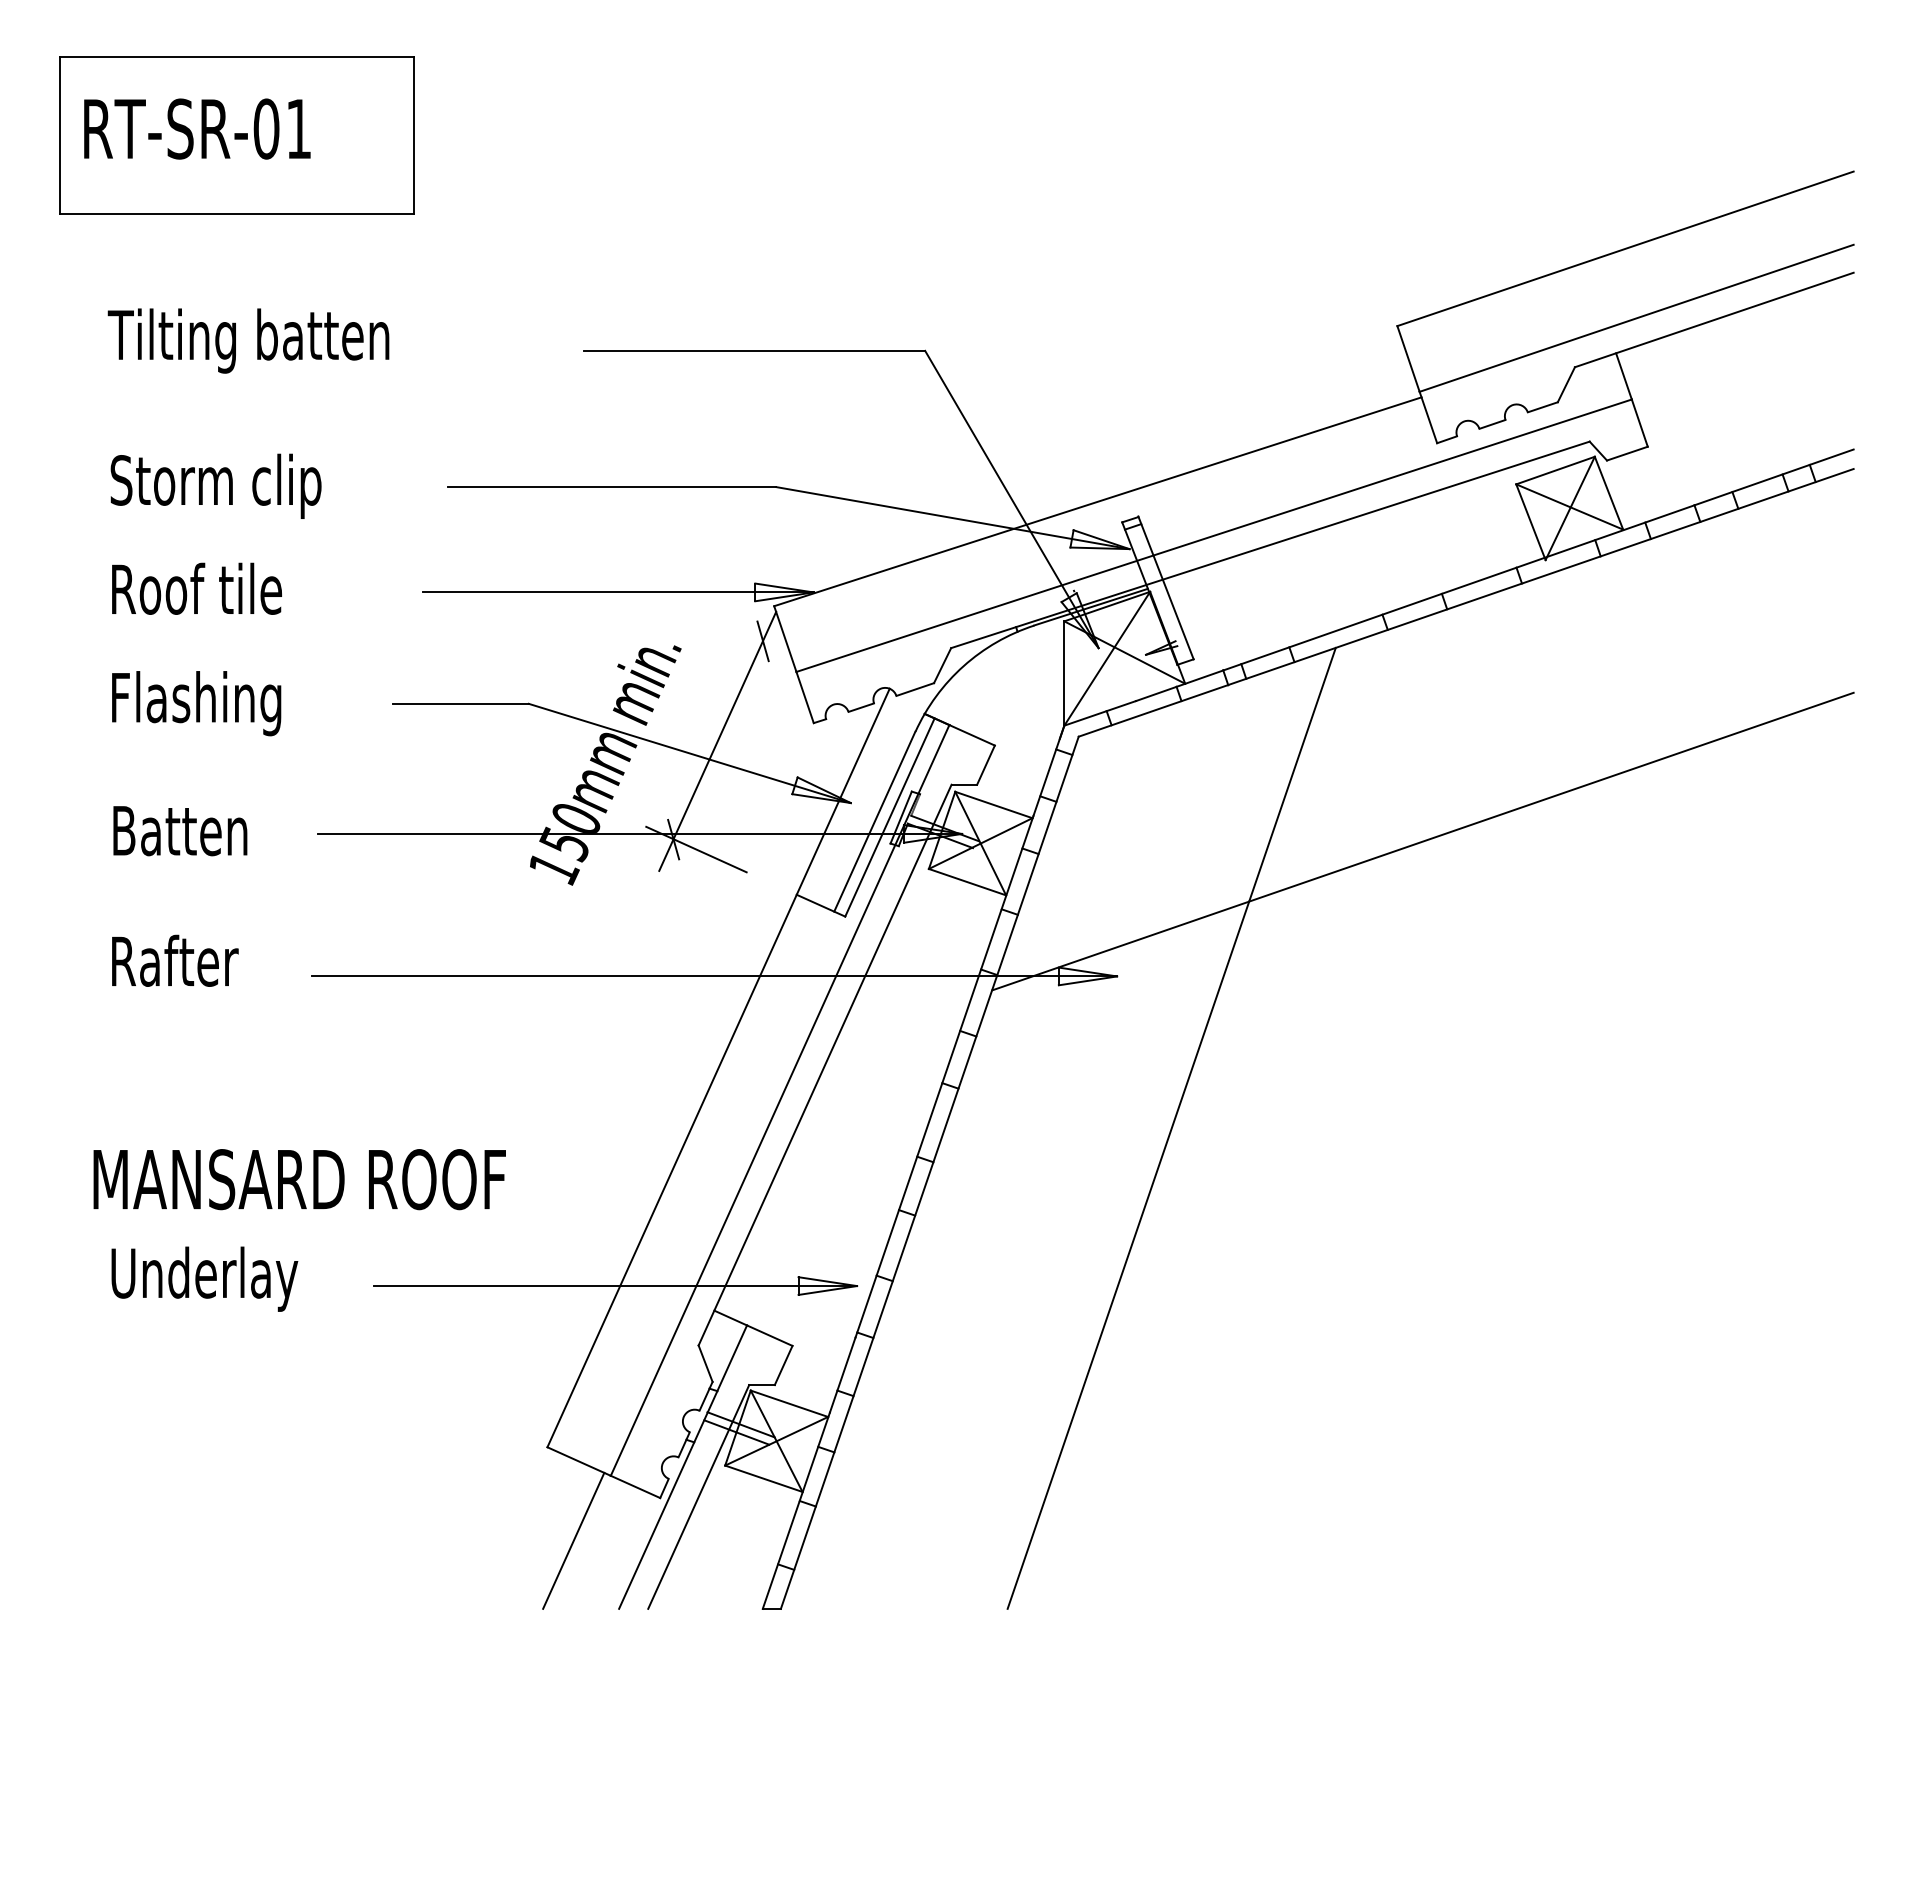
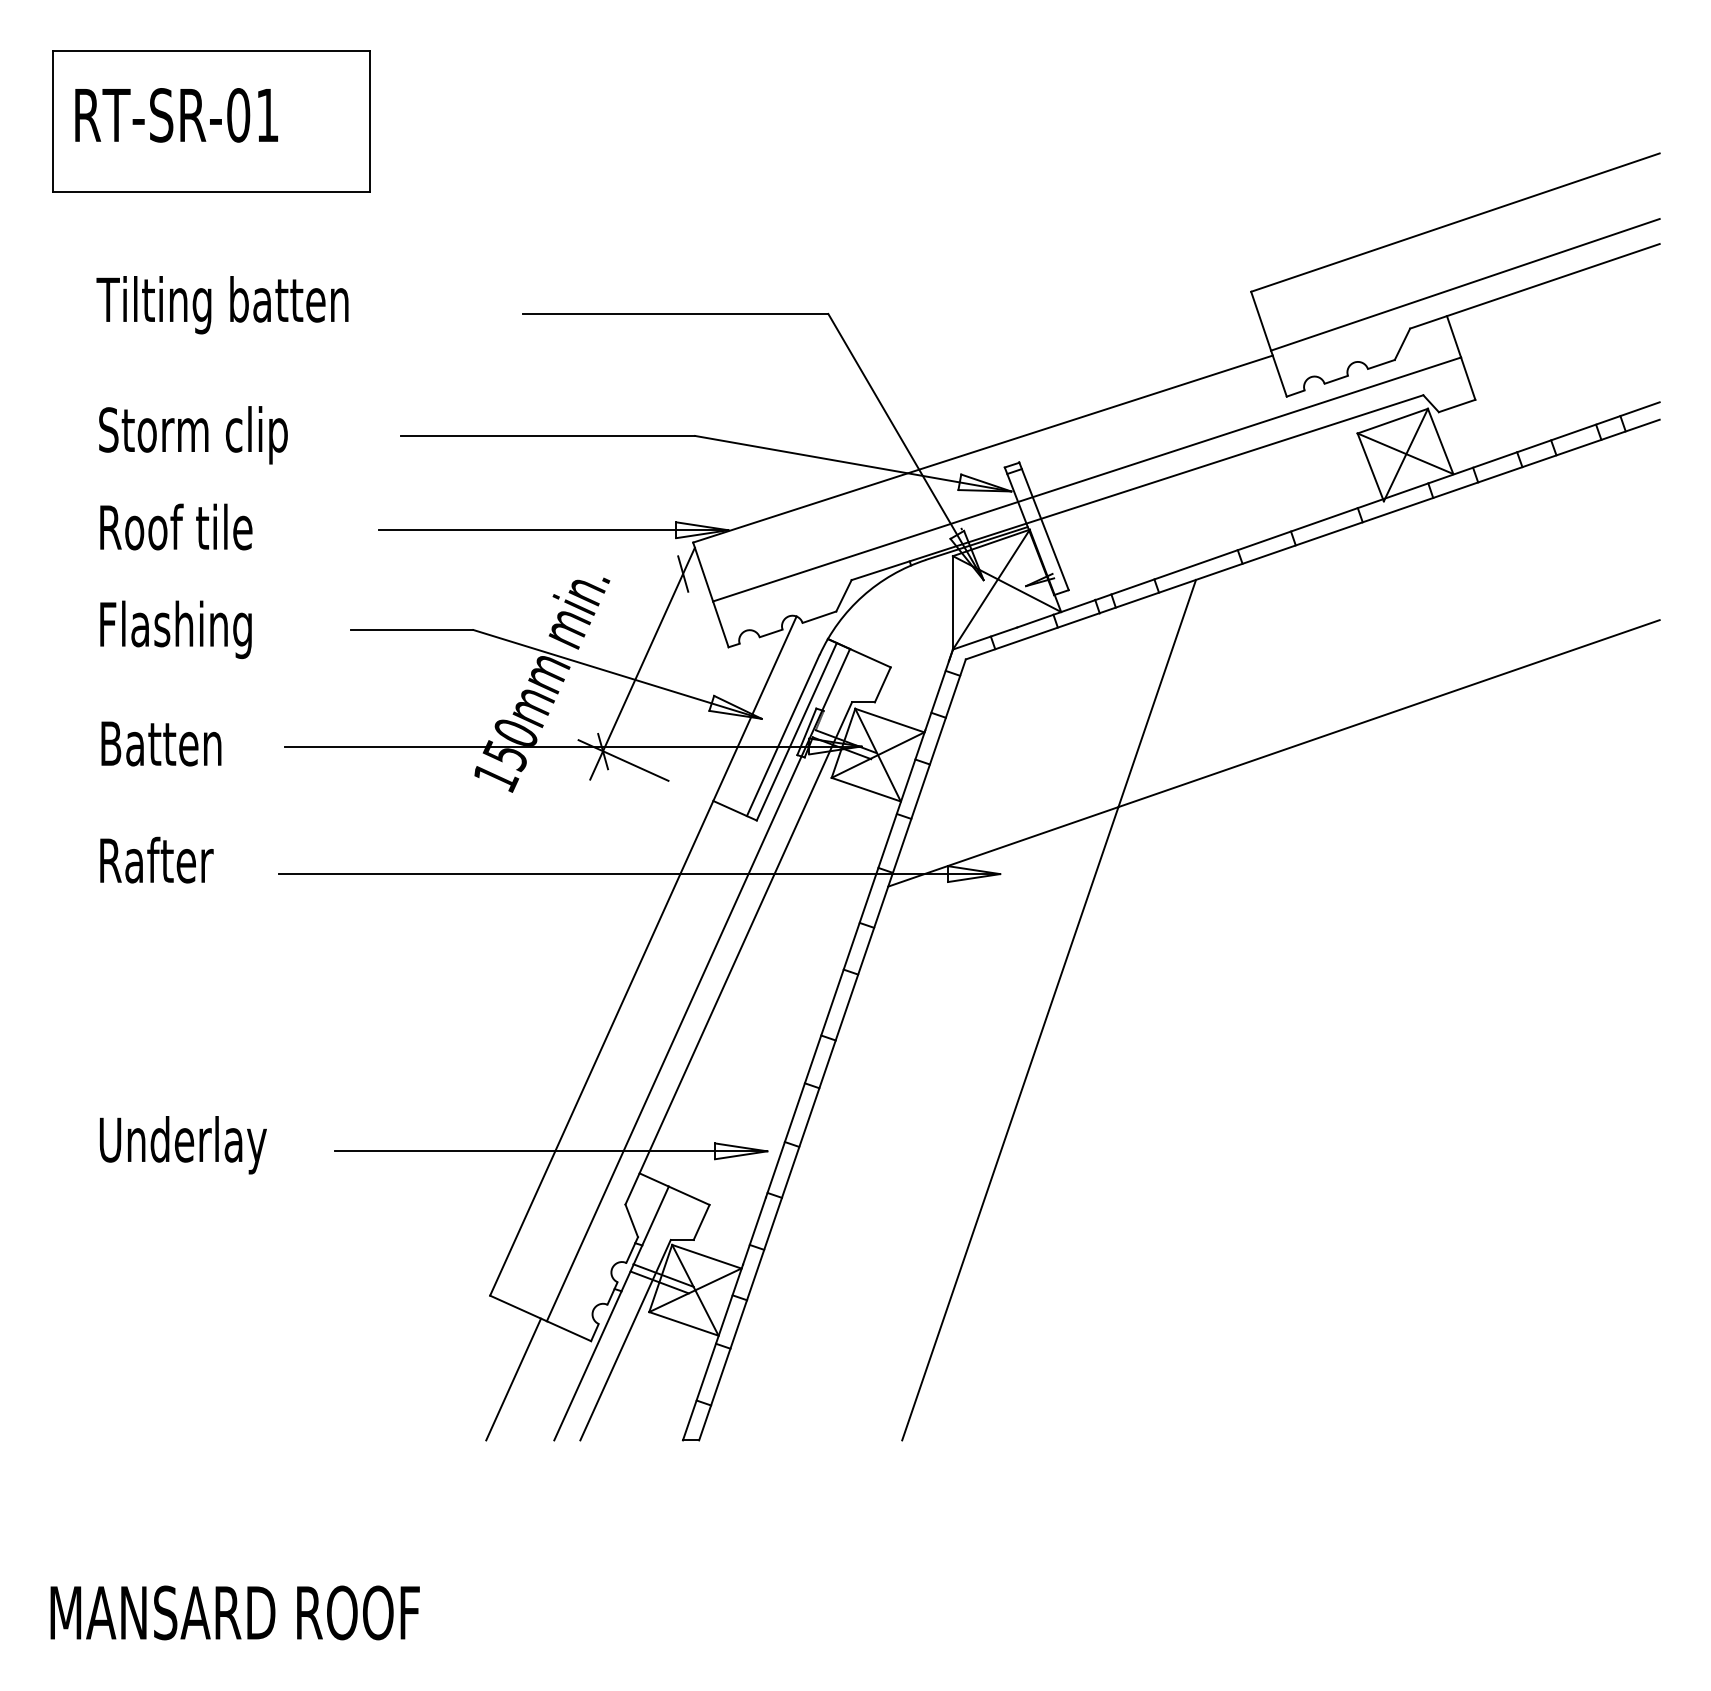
text: (299, 1179) -> (234, 1612), moved

